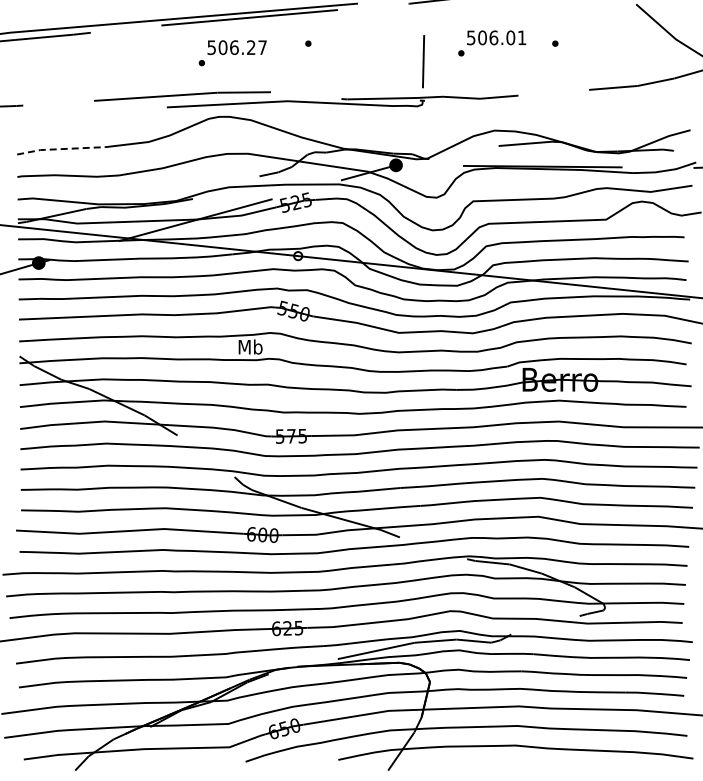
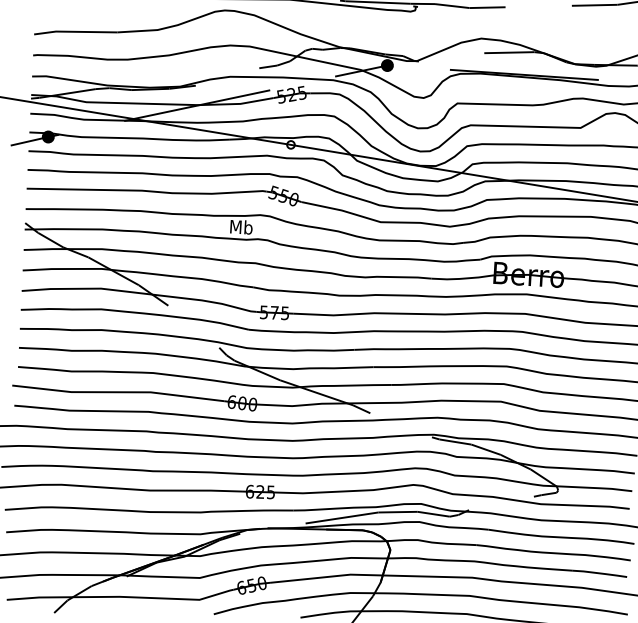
line: (61, 149) -> (75, 32), dashed -> solid

